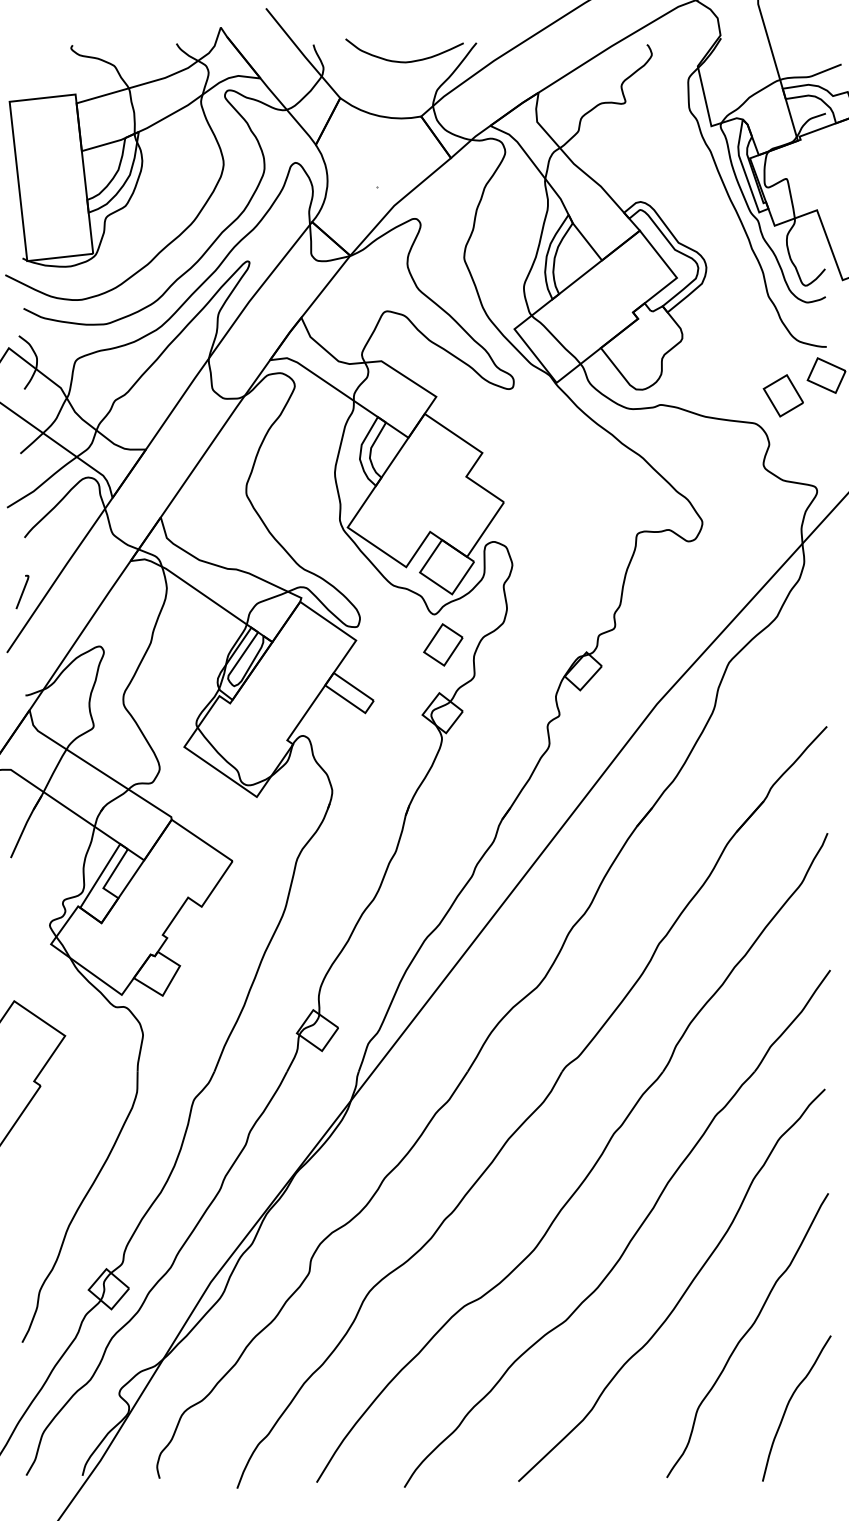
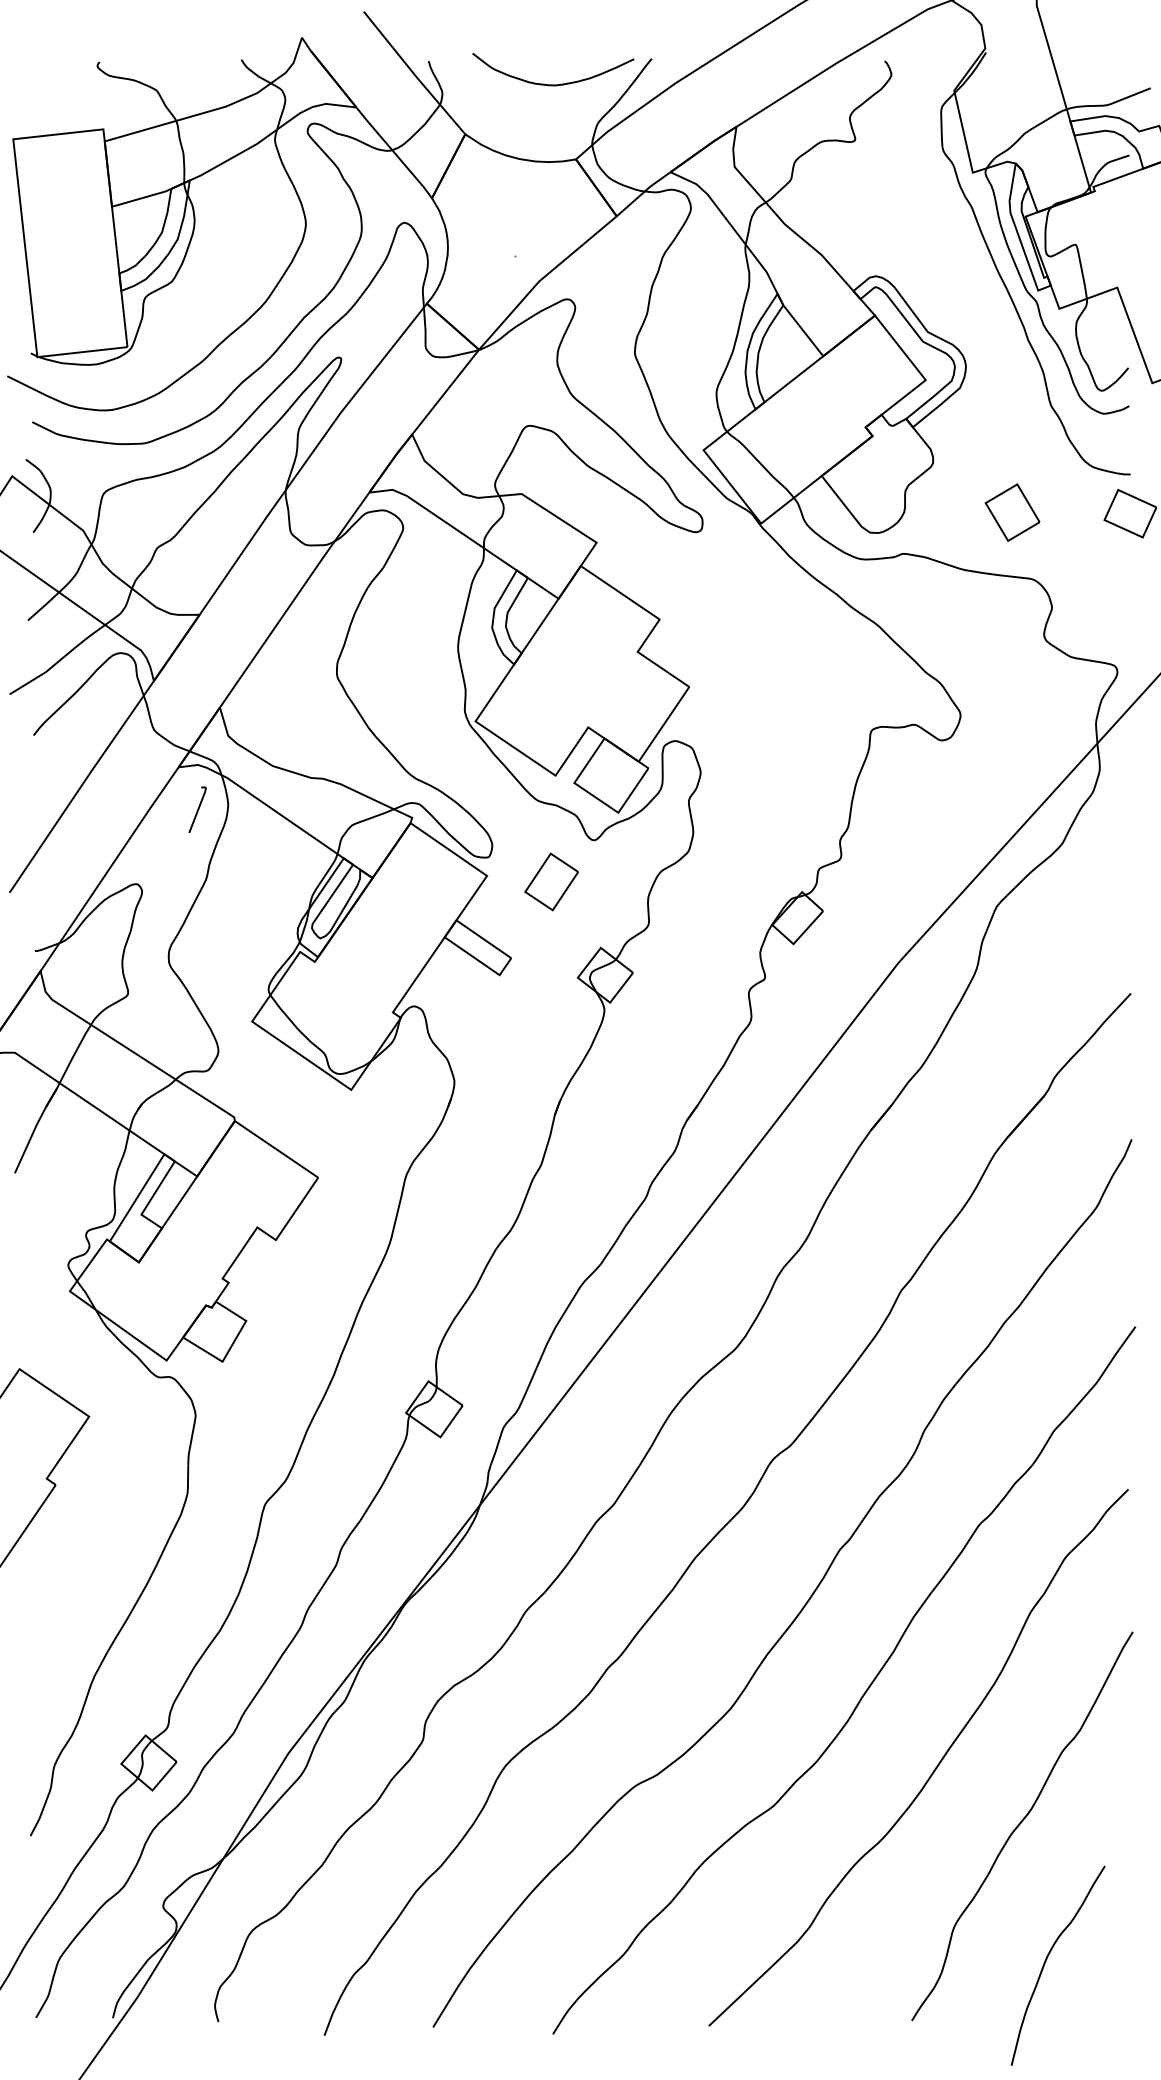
part: (782, 395) -> (1011, 512), moved
curve: (22, 591) -> (197, 808), moved
part: (443, 644) -> (551, 881), moved
curve: (788, 1405) -> (1046, 1961), moved

